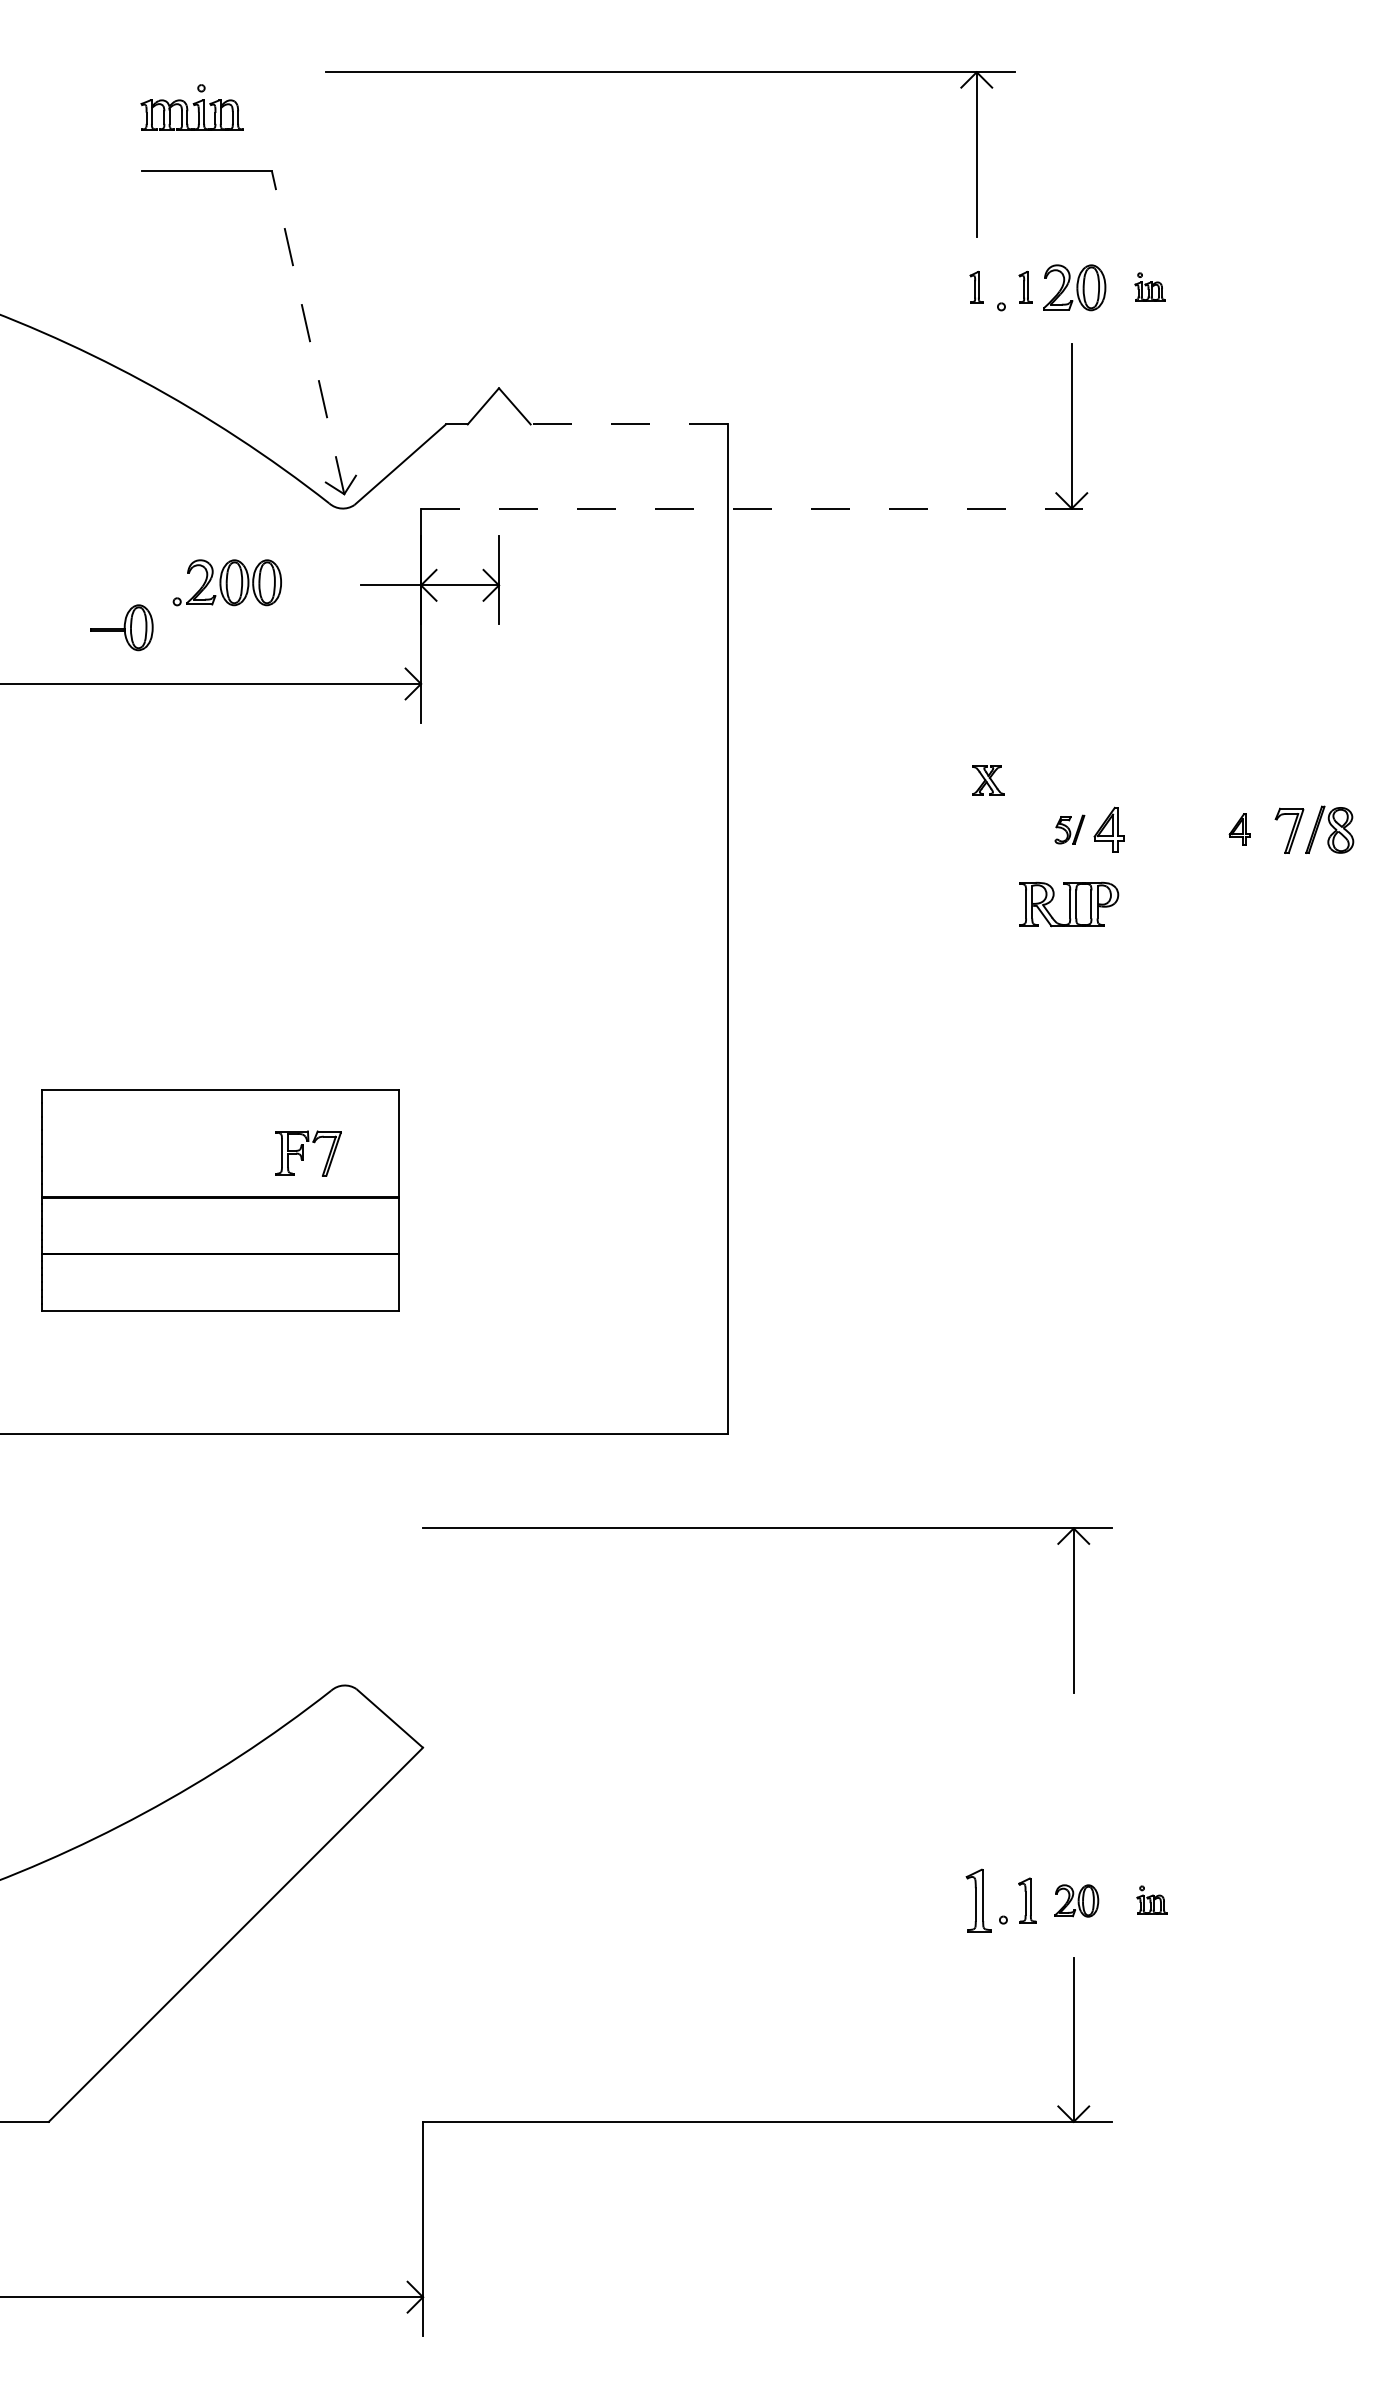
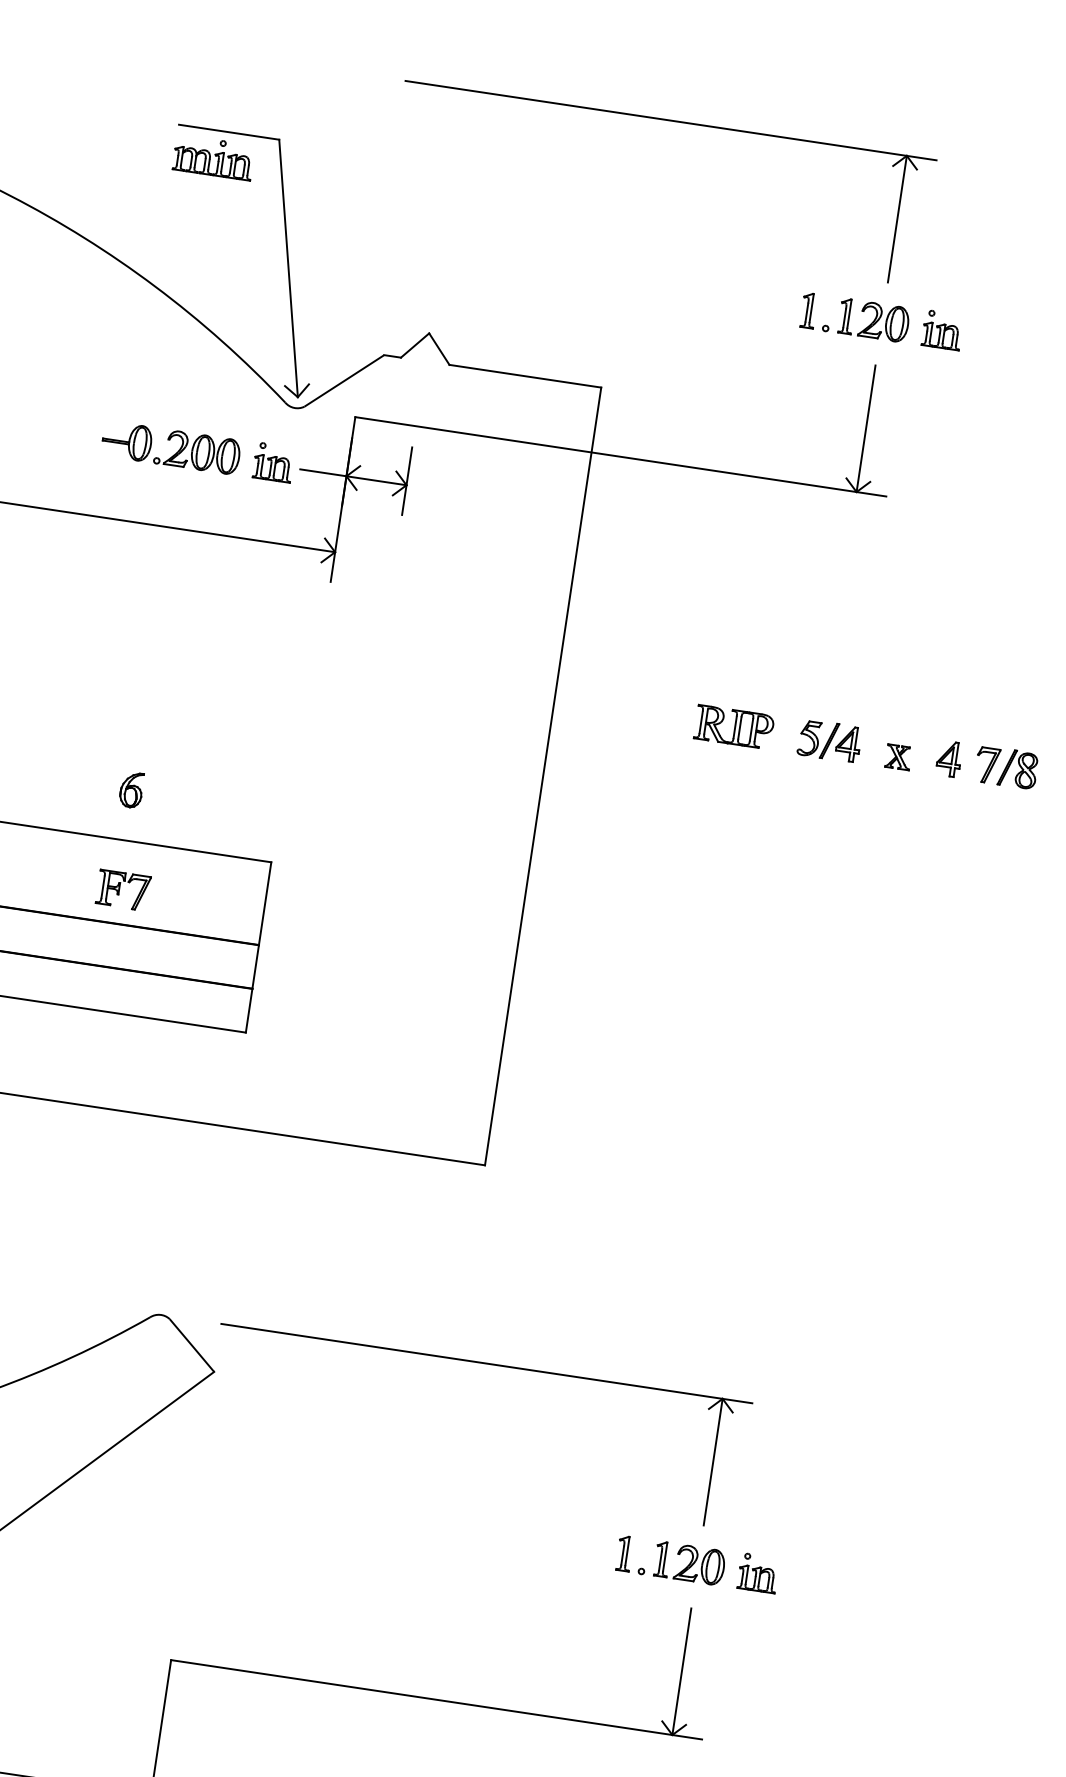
part: (670, 72) -> (670, 120), moved
part: (191, 107) -> (213, 157), moved
part: (1149, 286) -> (942, 329), size x1.67
part: (976, 287) -> (808, 310), size x1.43
part: (1025, 287) -> (846, 316), size x1.43
line: (308, 332) -> (288, 268), dashed -> solid
line: (629, 424) -> (525, 376), dashed -> solid
line: (765, 508) -> (620, 456), dashed -> solid
part: (325, 581) -> (273, 462), added
part: (121, 627) -> (126, 441), moved
part: (988, 780) -> (898, 757), moved
part: (1069, 829) -> (817, 738), size x1.67
part: (1239, 829) -> (948, 758), size x1.43
part: (1069, 904) -> (734, 727), moved
part: (207, 1024) -> (131, 789), added
part: (308, 1153) -> (123, 890), moved
part: (767, 1528) -> (486, 1363), moved
part: (1151, 1899) -> (757, 1572), size x1.67
part: (978, 1900) -> (624, 1553), size x0.71
part: (1076, 1900) -> (700, 1564), size x1.43

